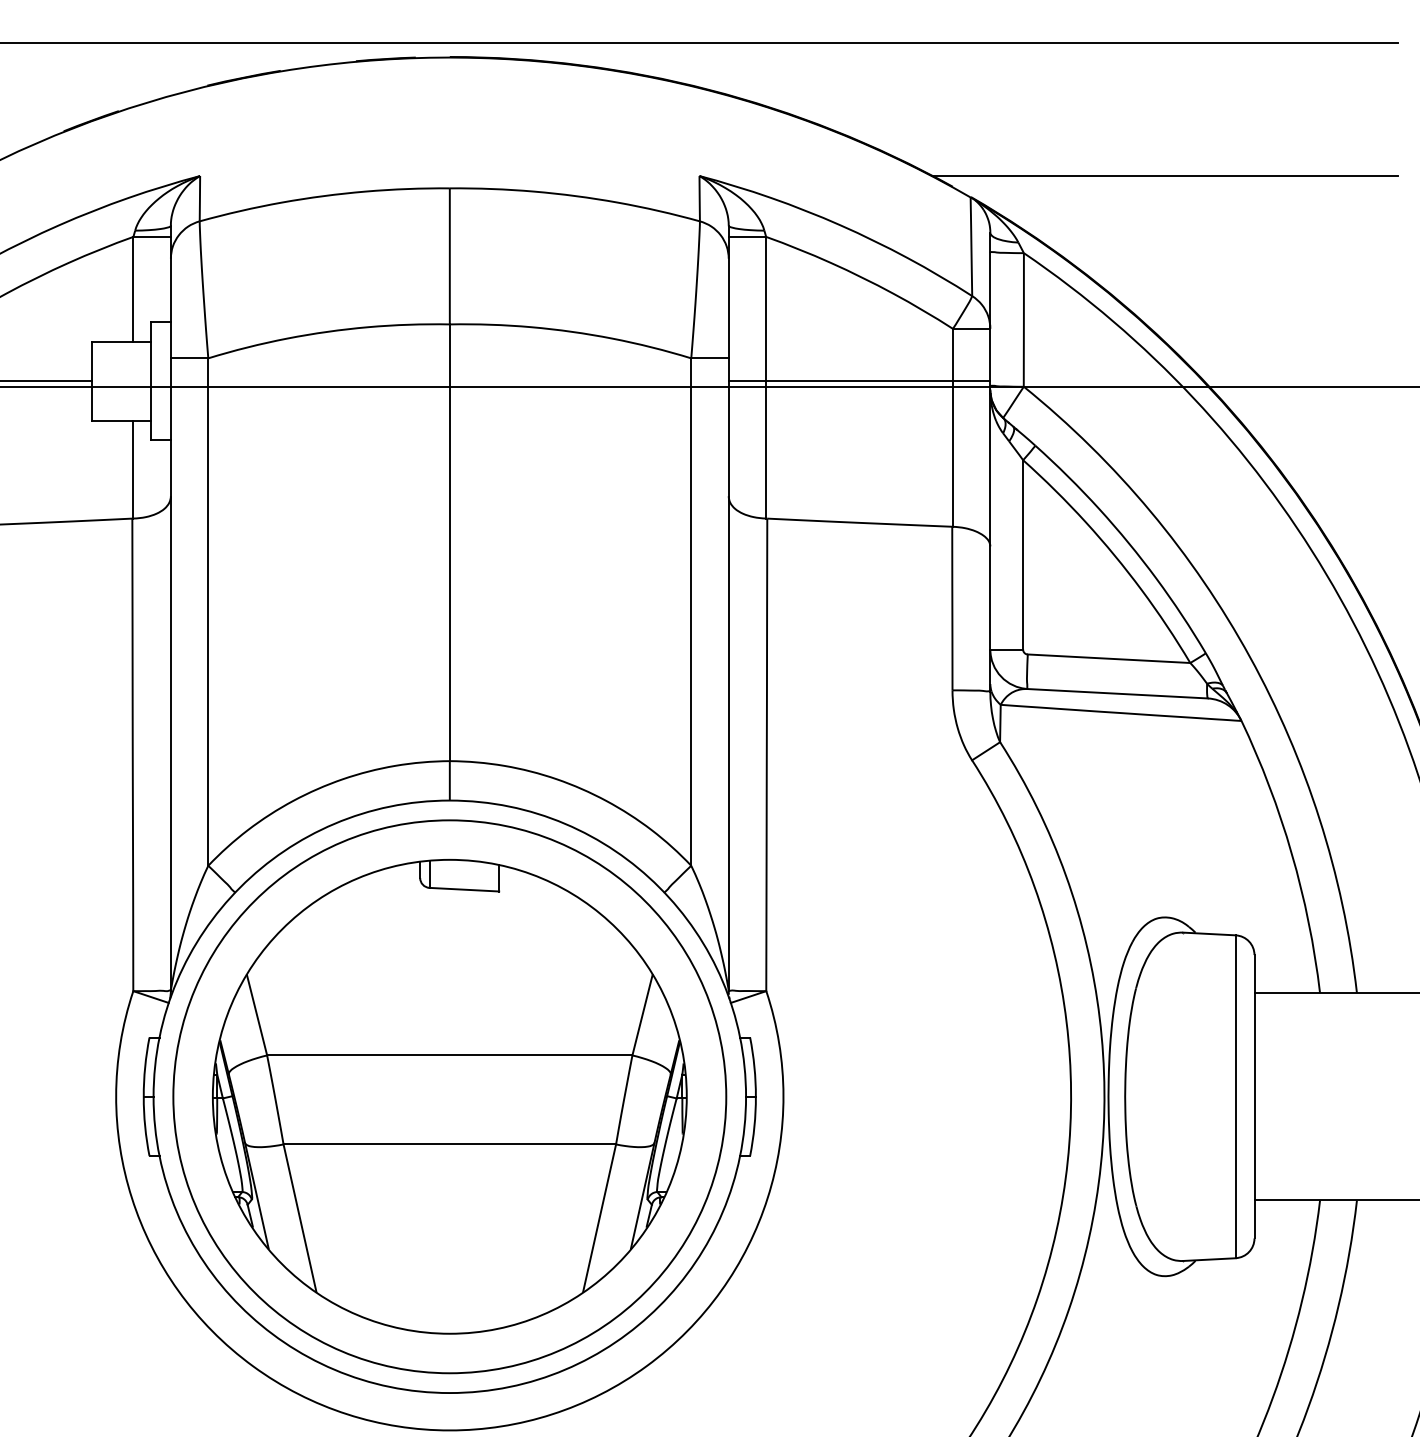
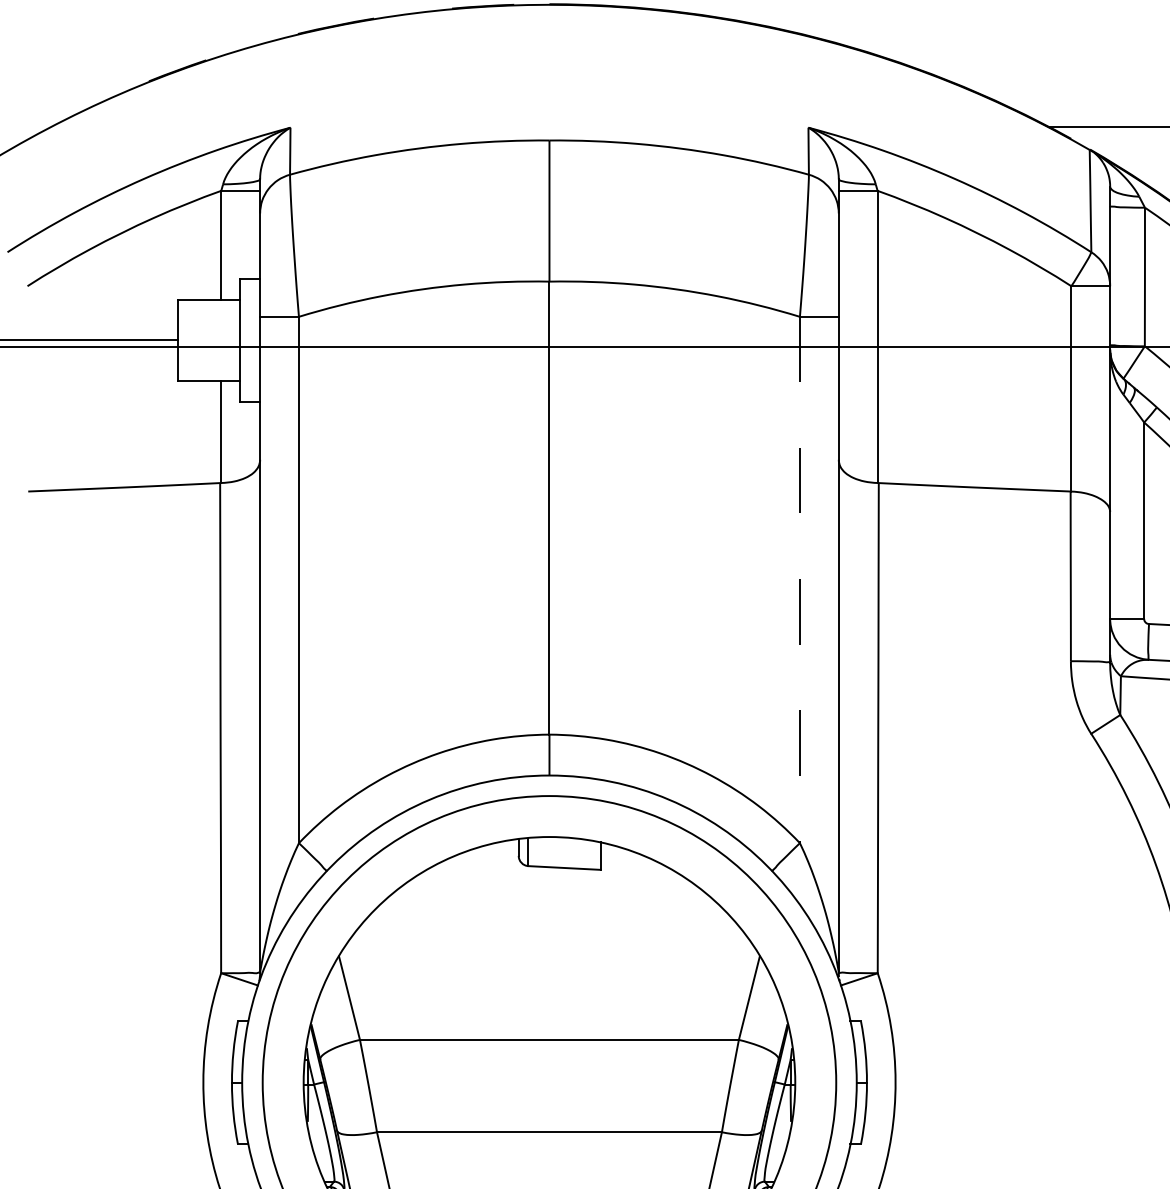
line: (859, 380) -> (974, 339), removed
line: (691, 612) -> (800, 580), solid -> dashed

